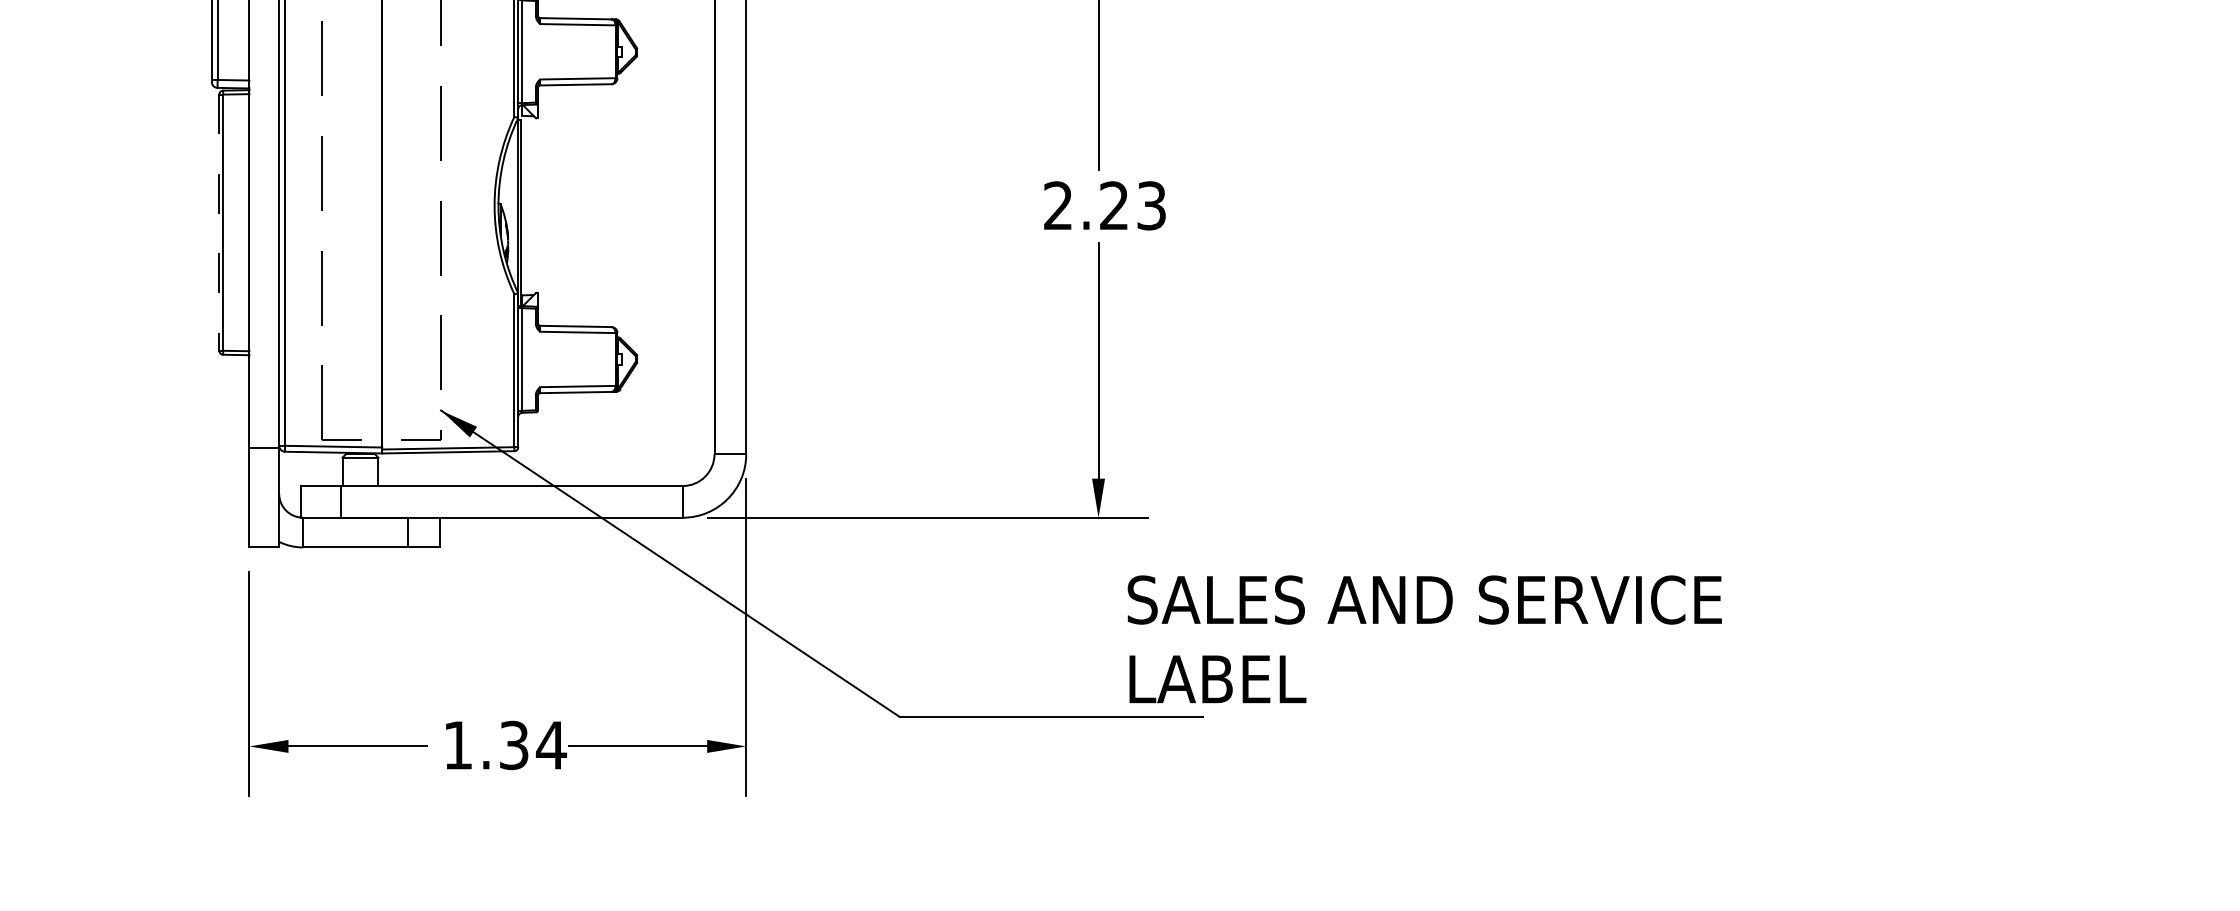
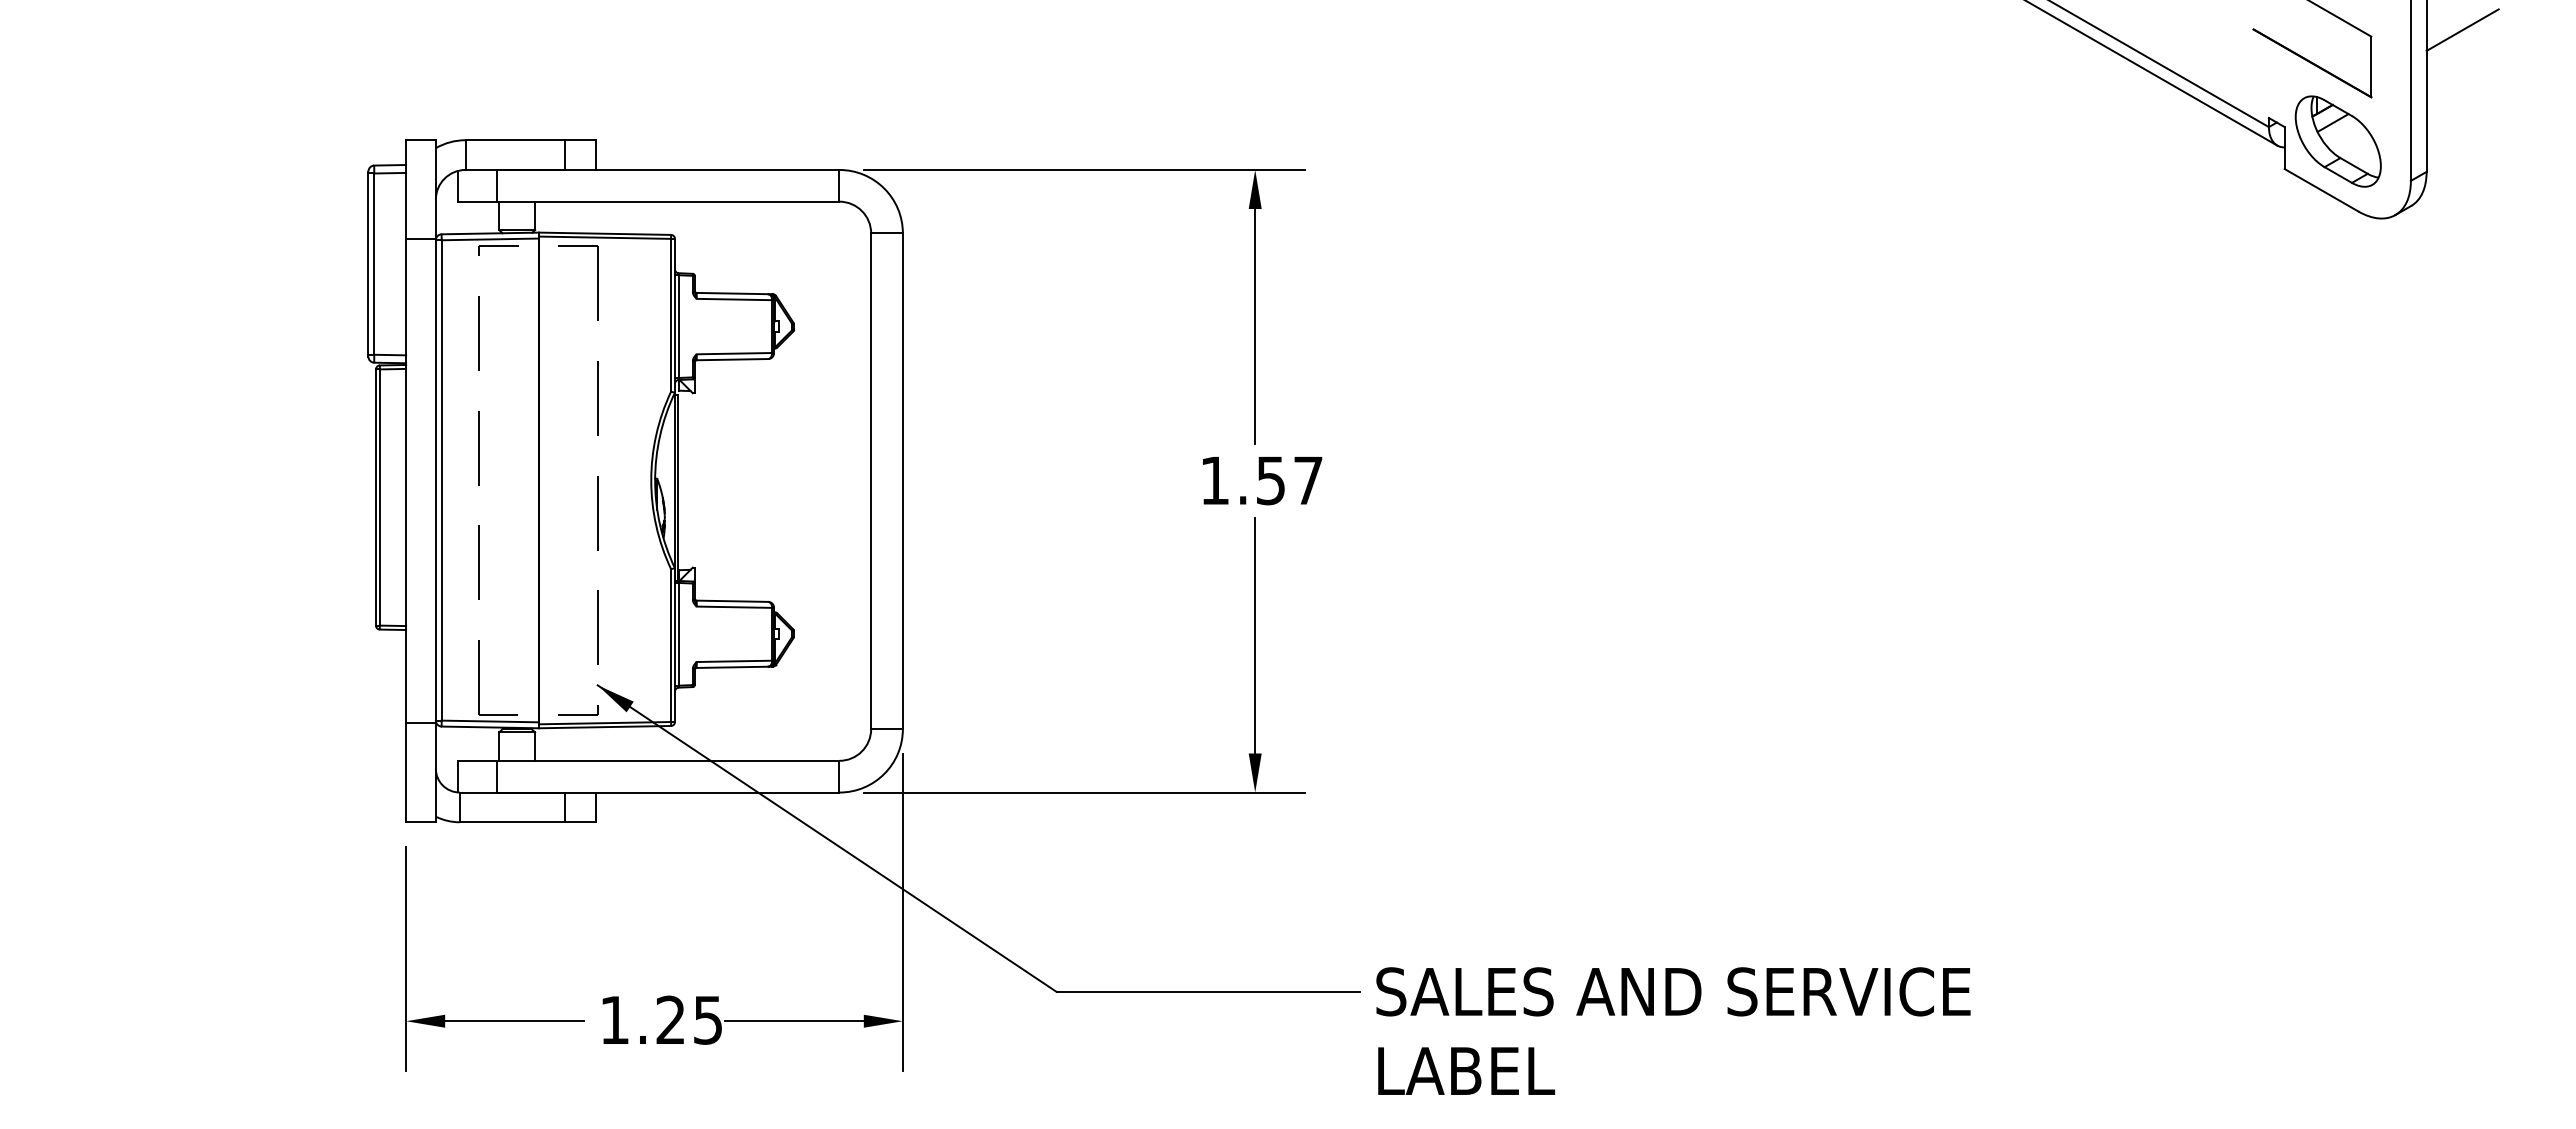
text: (1104, 205) -> (1261, 480), 2.23 -> 1.57
line: (218, 223) -> (375, 498), dashed -> solid
text: (1424, 638) -> (1673, 1030), moved
text: (532, 744) -> (689, 1019), 1.34 -> 1.25

